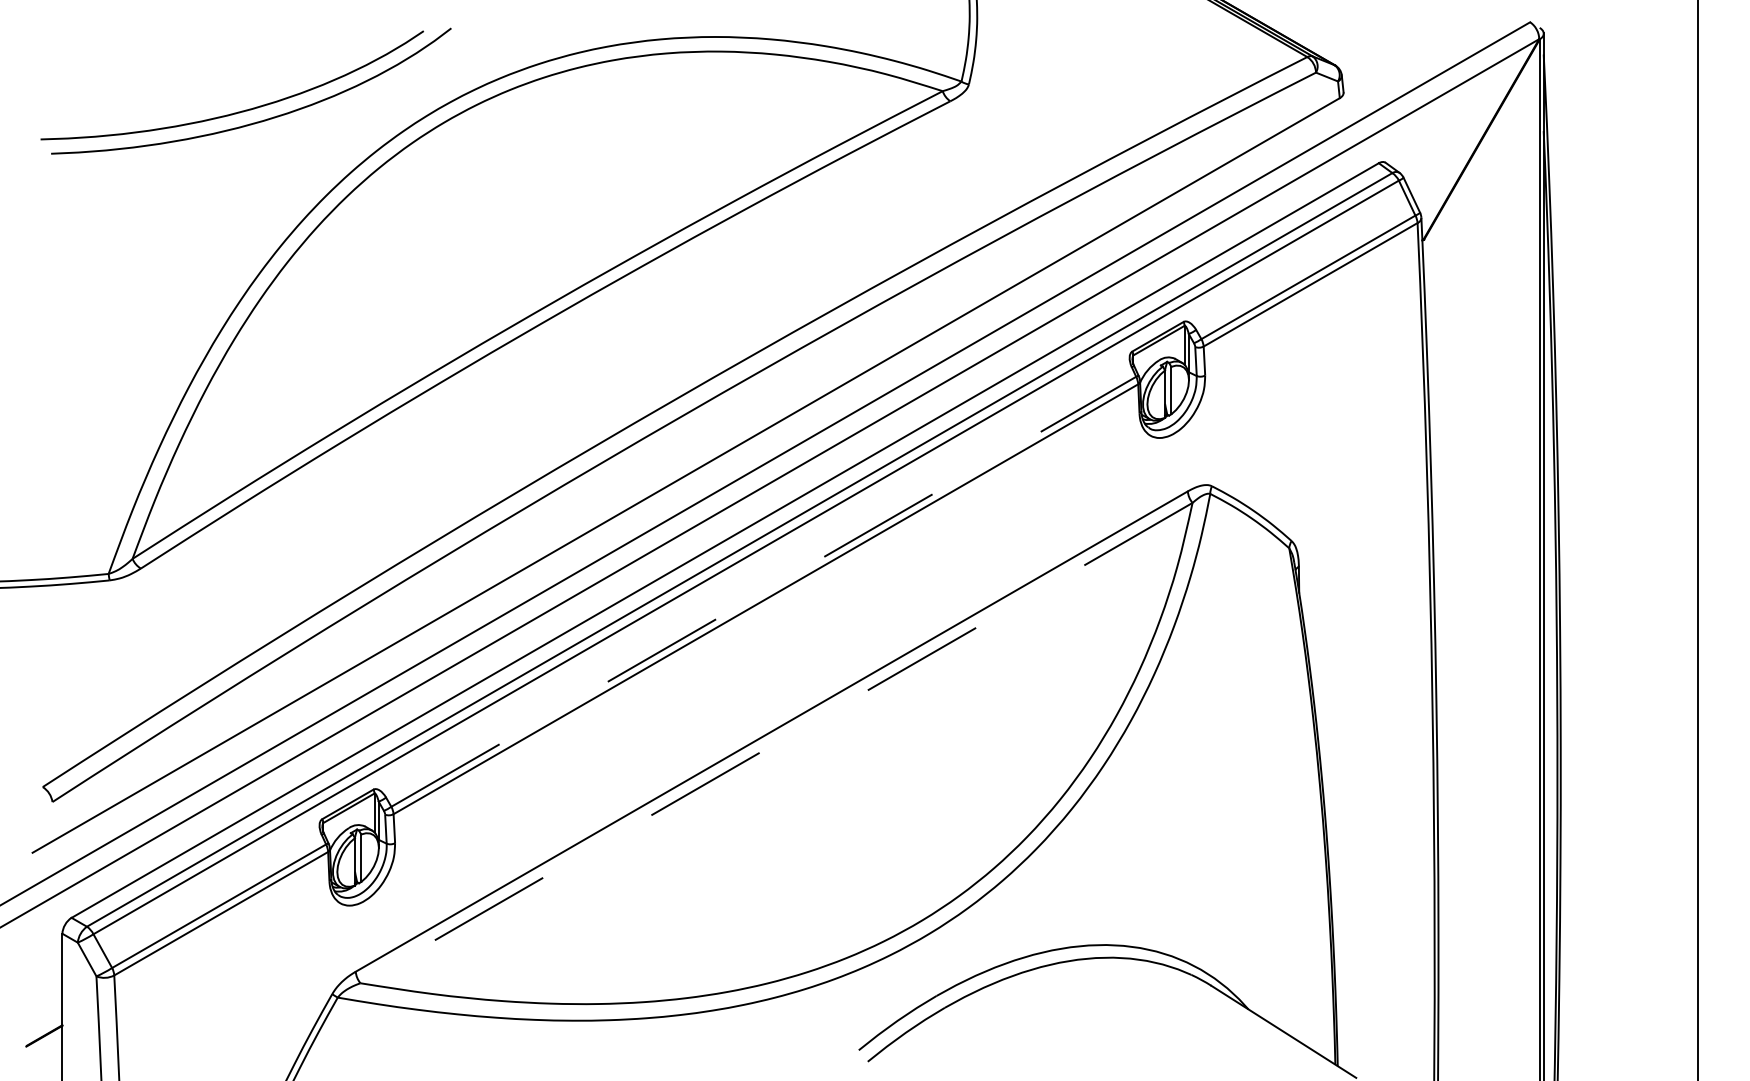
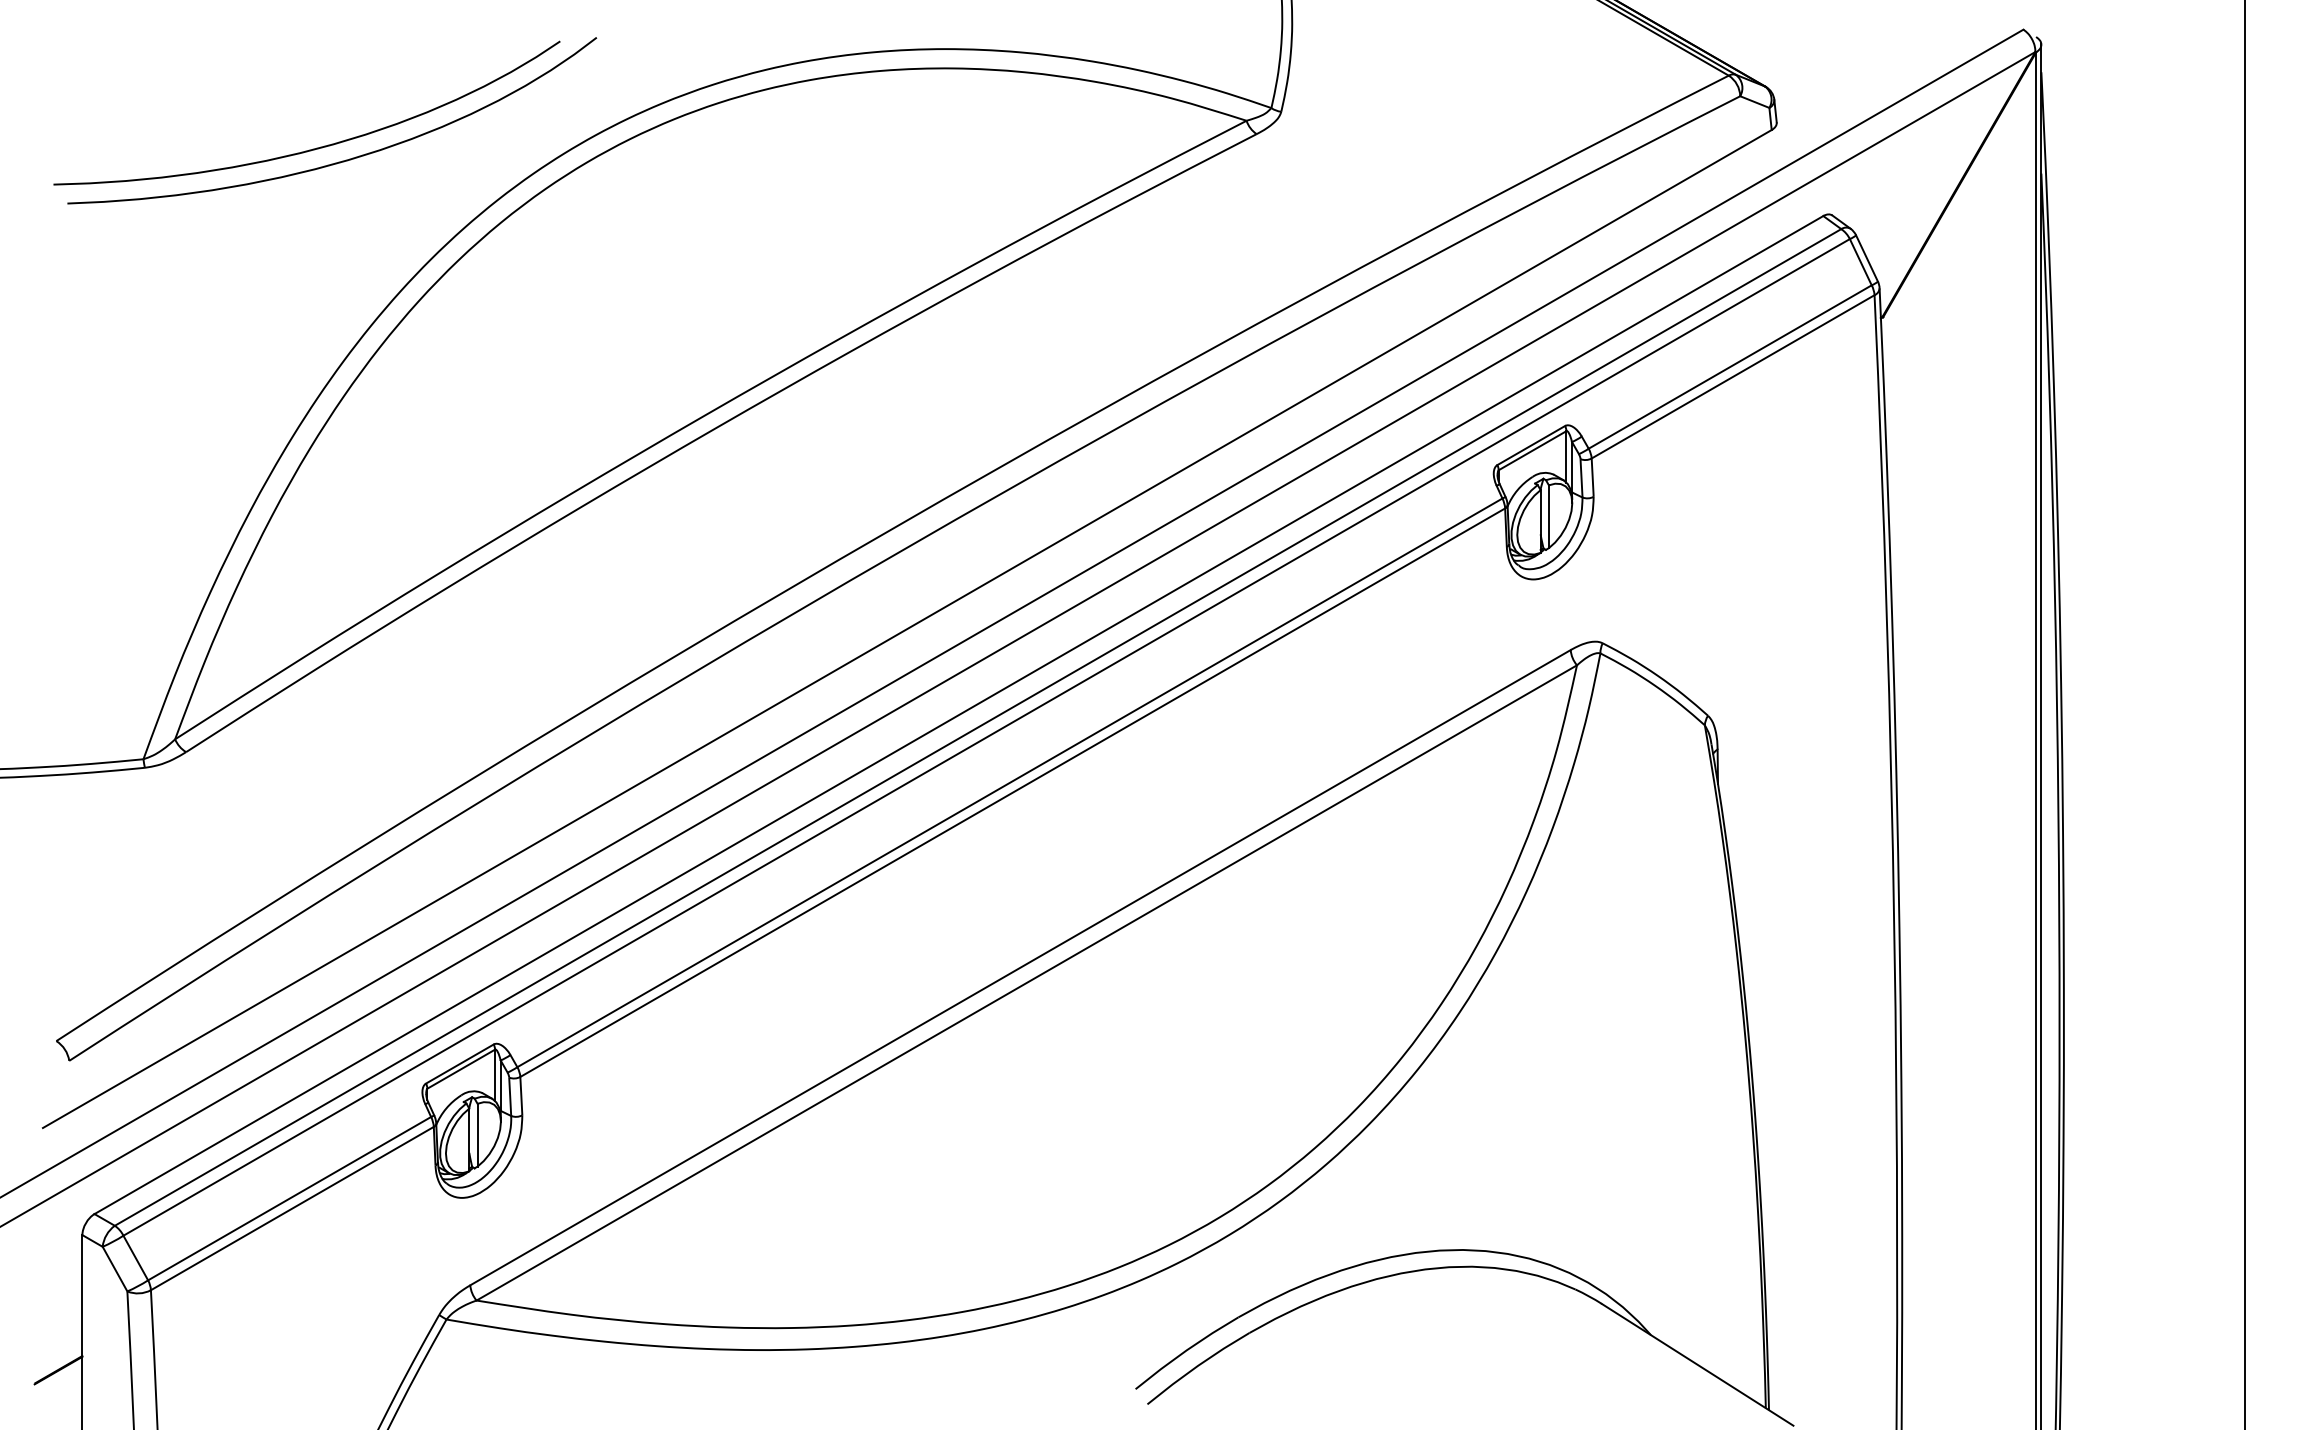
line: (764, 591) -> (1010, 782), dashed -> solid
line: (776, 743) -> (1026, 983), dashed -> solid

